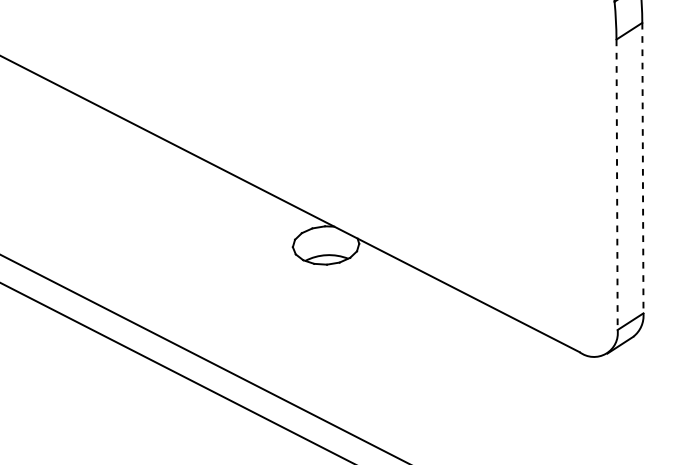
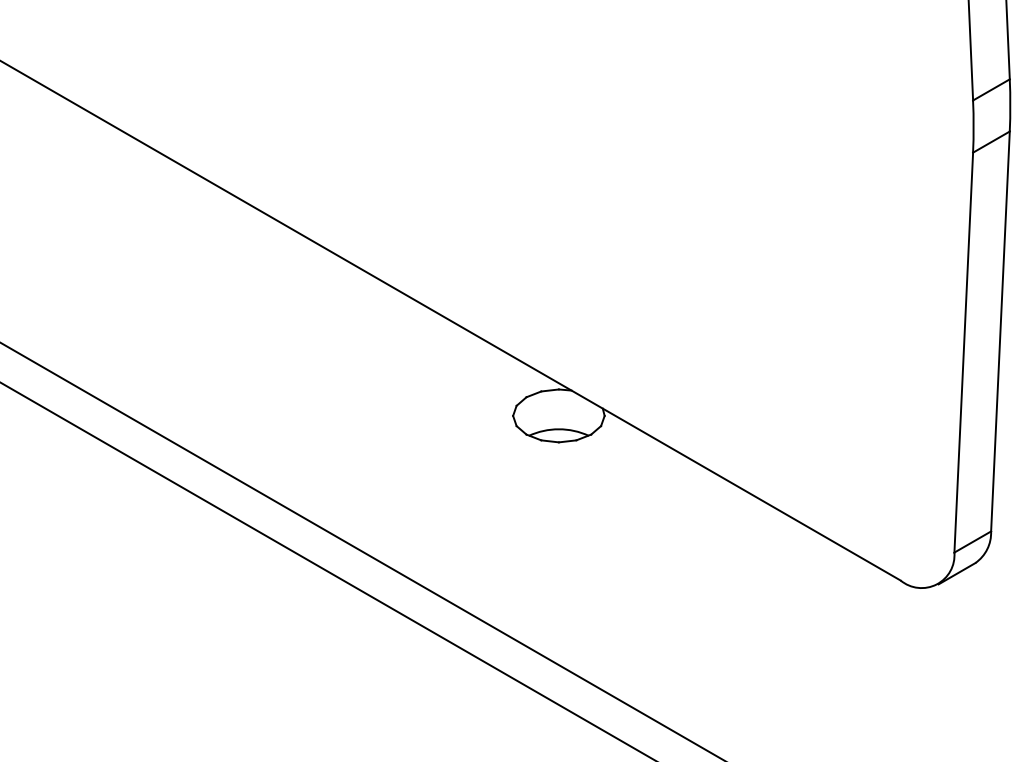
line: (642, 168) -> (1000, 331), dashed -> solid
line: (616, 185) -> (963, 353), dashed -> solid

